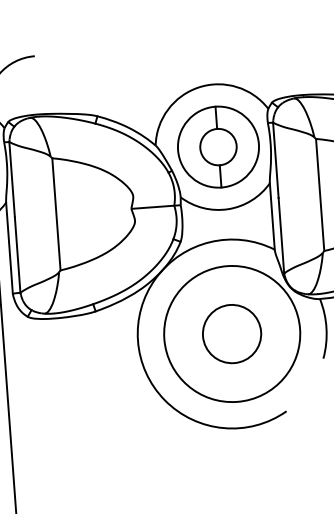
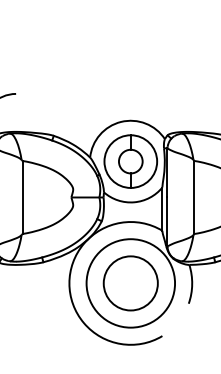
circle: (231, 334) -> (130, 283), size x1.43

